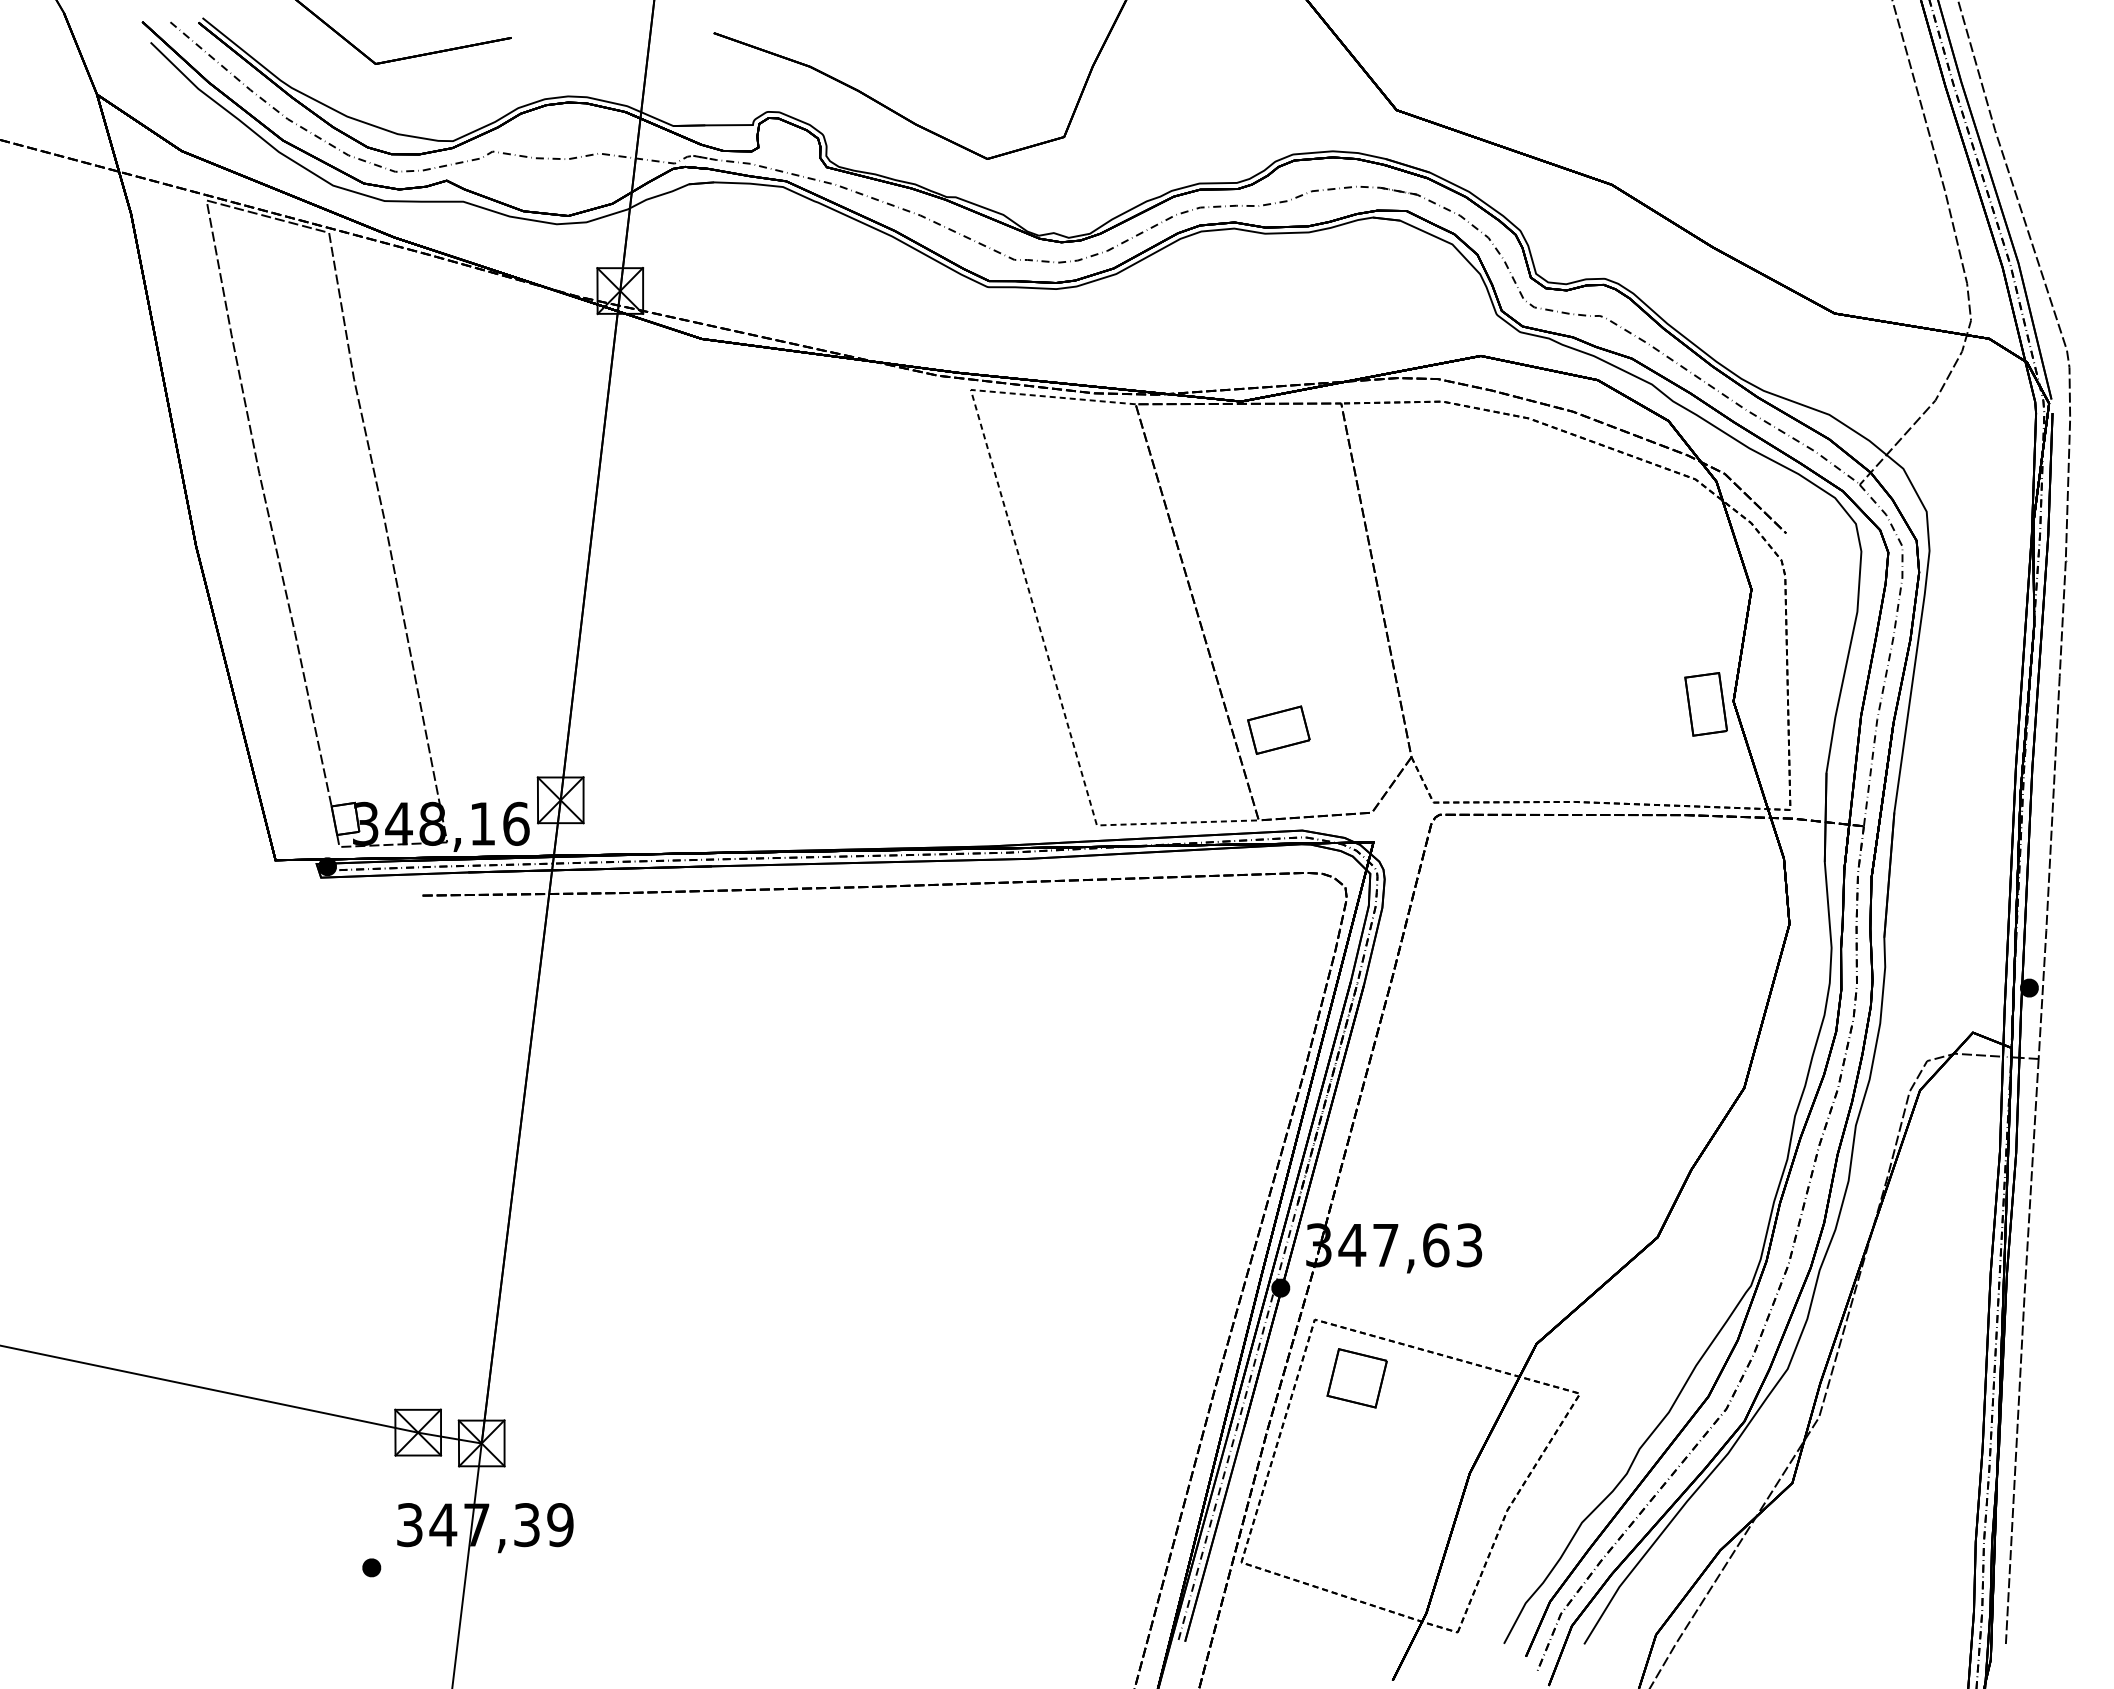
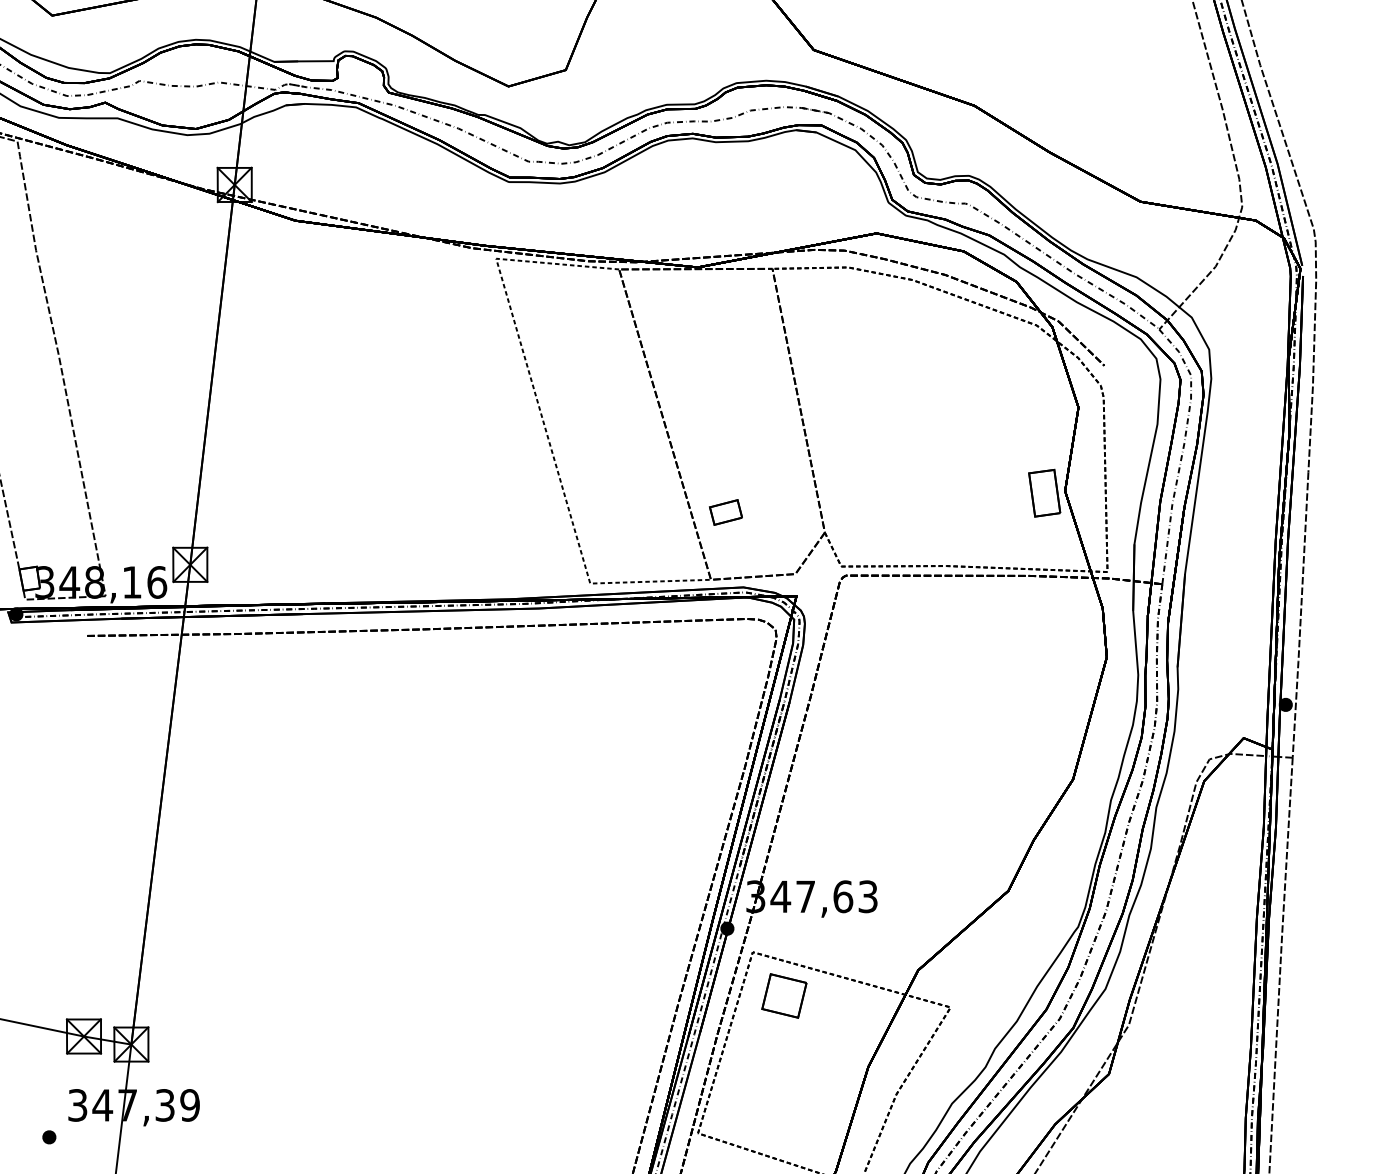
part: (1278, 729) -> (725, 512), size x0.7

